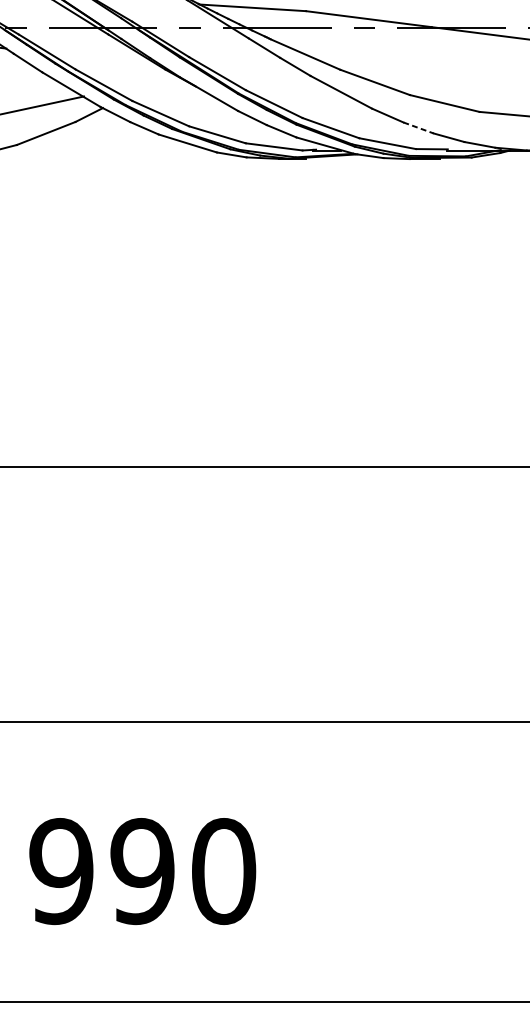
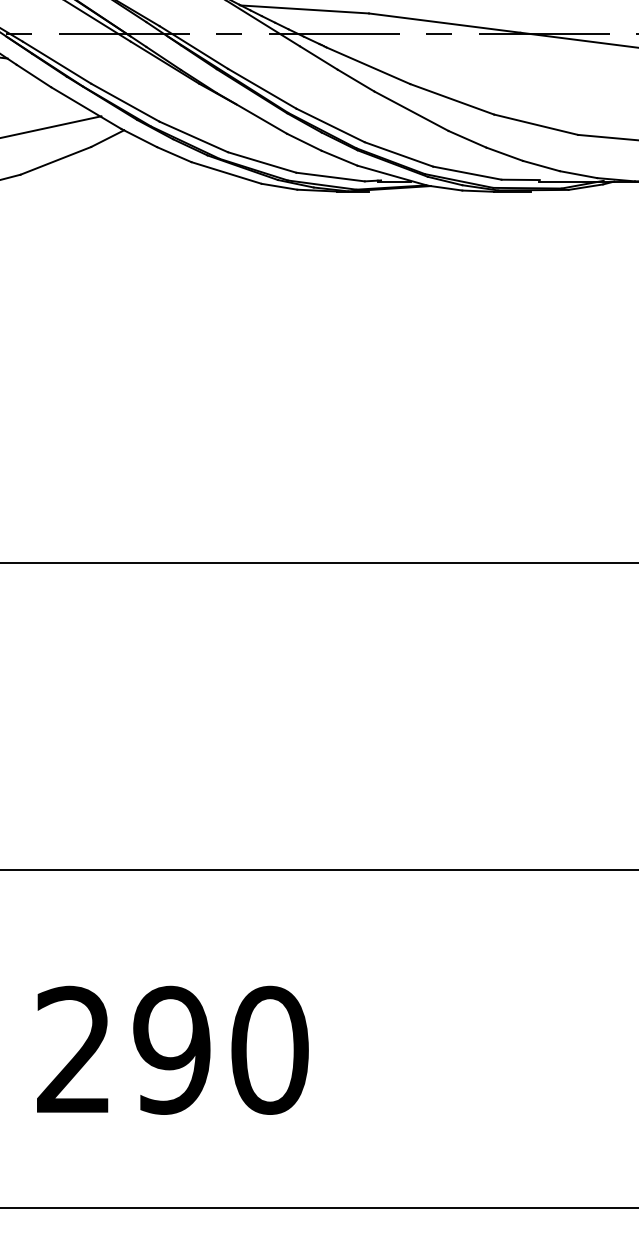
line: (419, 128) -> (505, 154), dashed -> solid
text: (60, 870) -> (73, 1049), 990 -> 290

